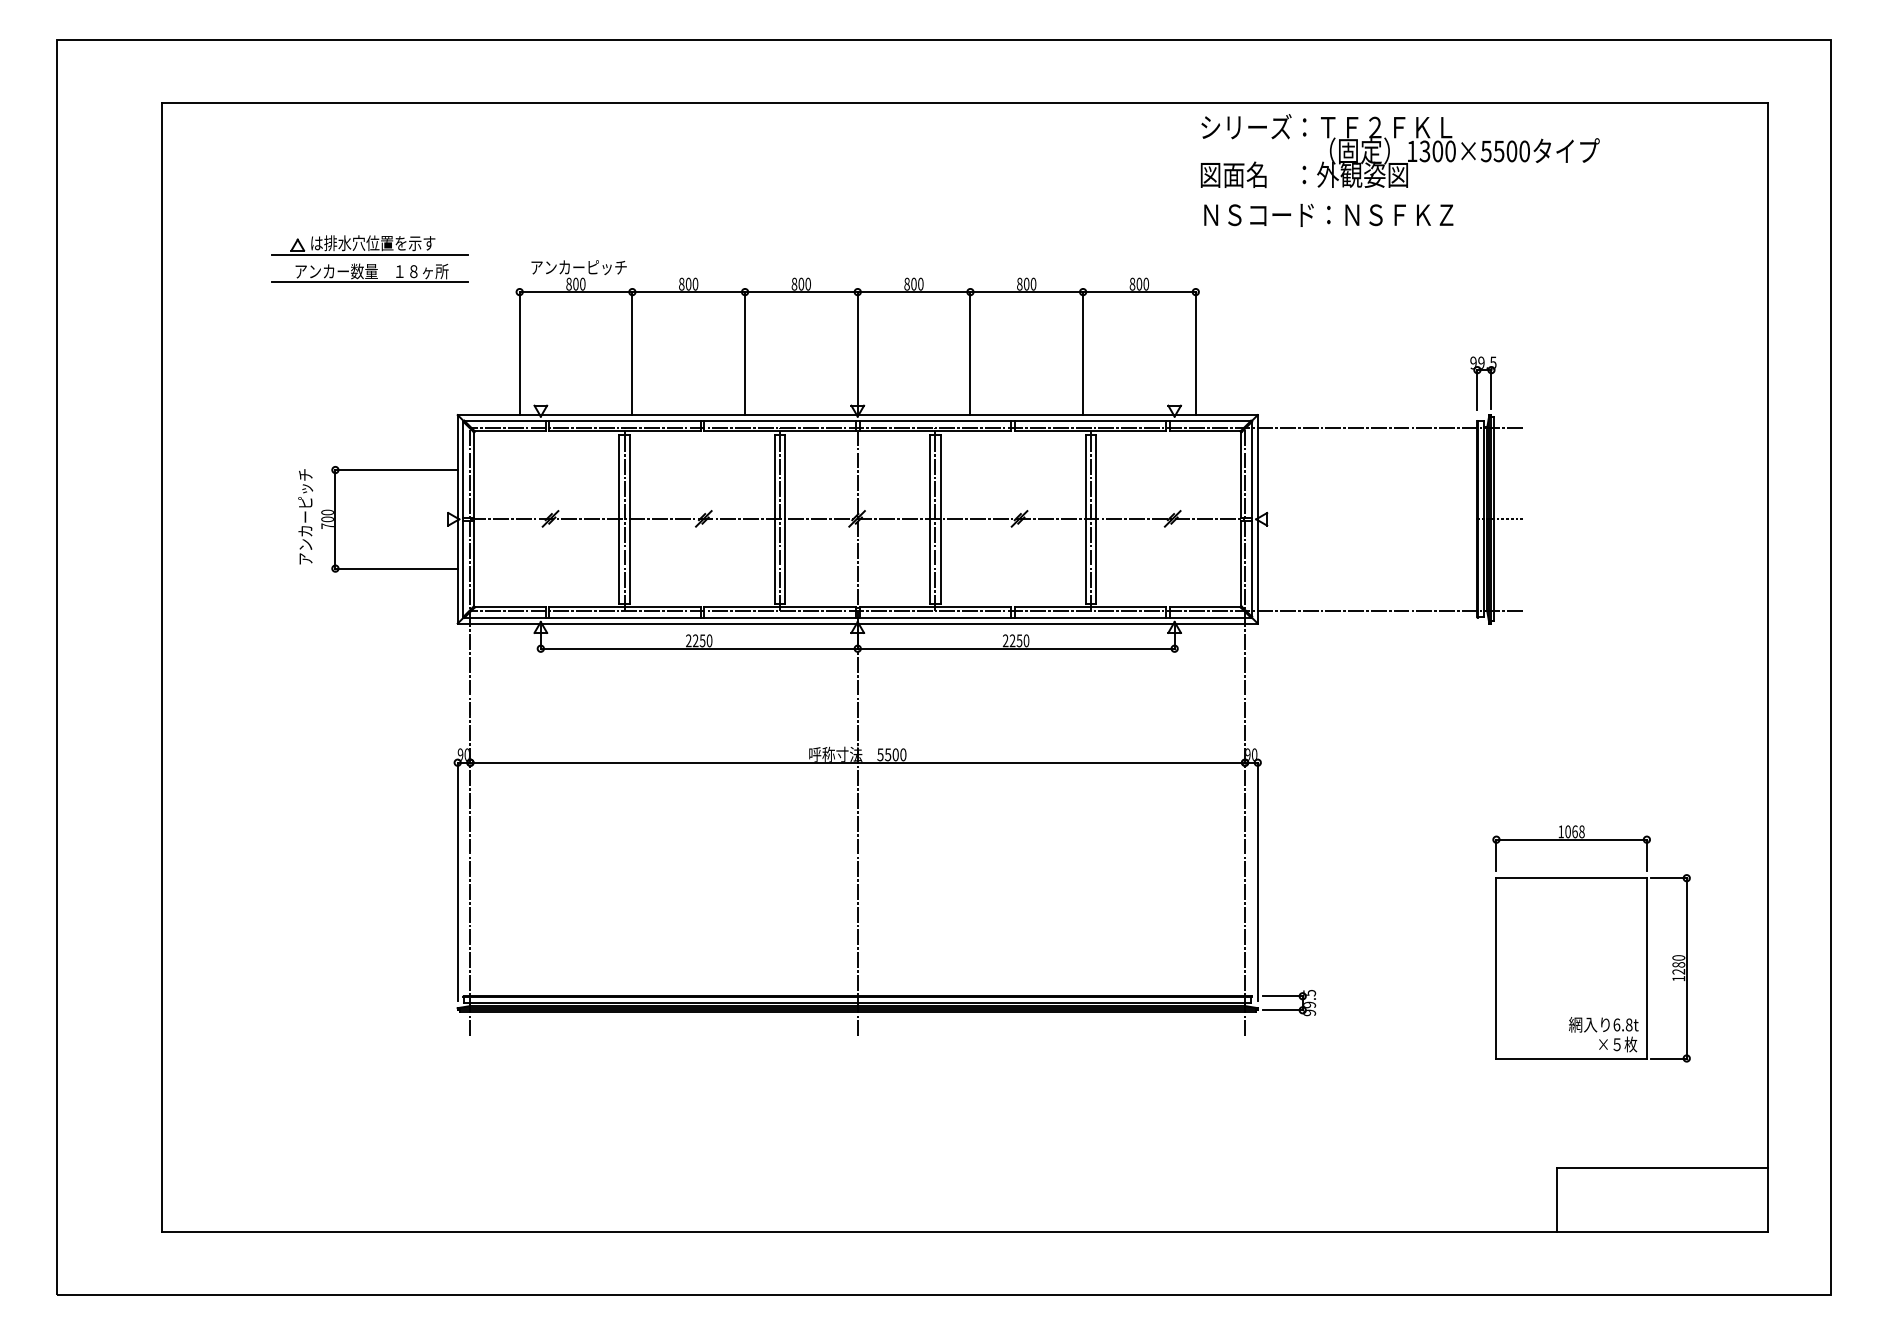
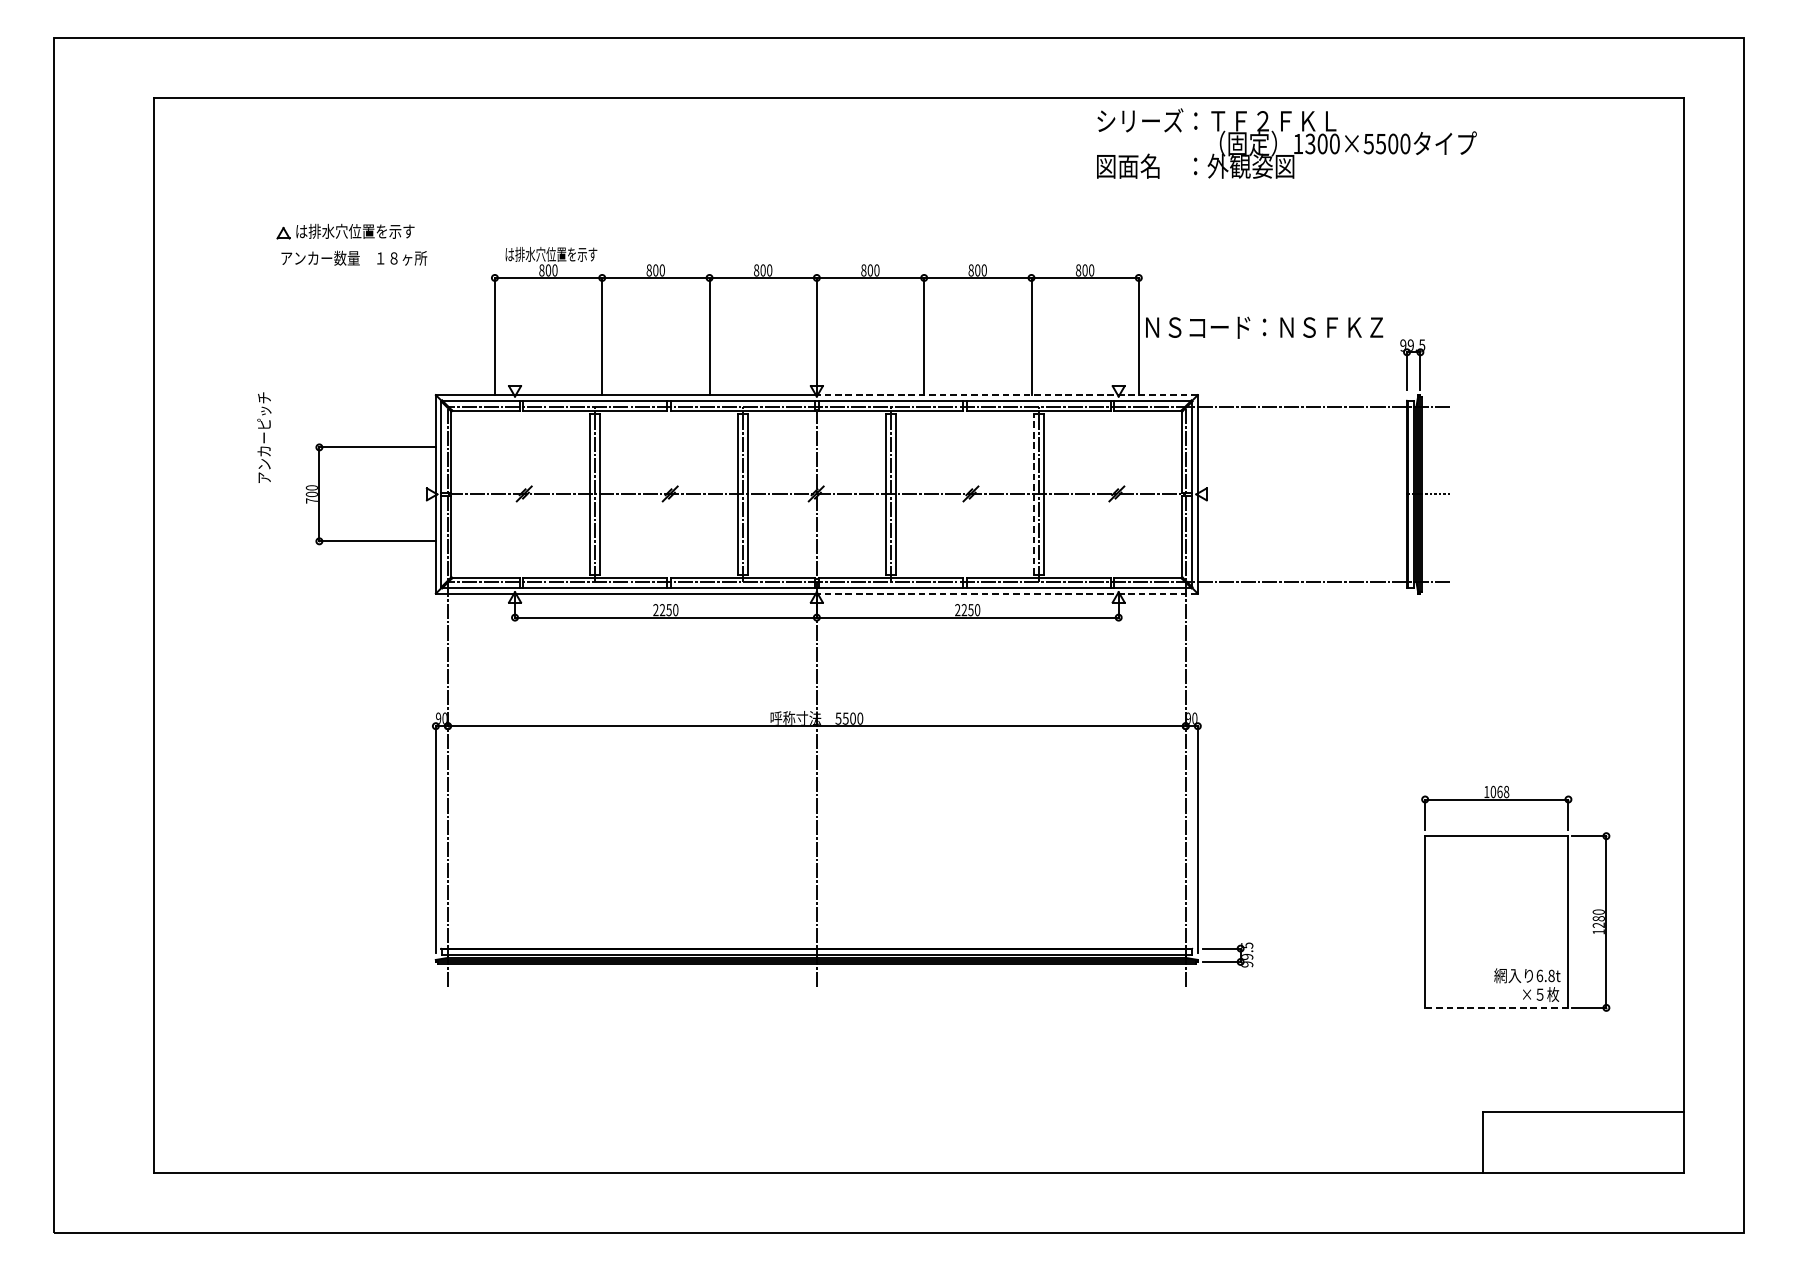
text: (1399, 151) -> (1286, 144), moved
text: (1328, 214) -> (1264, 326), moved
line: (369, 254) -> (351, 242), removed
text: (579, 267) -> (551, 254), アンカーピッチ -> は排水穴位置を示す
line: (369, 281) -> (351, 267), removed
line: (1057, 415) -> (1007, 395), solid -> dashed
text: (305, 516) -> (264, 437), moved
line: (1085, 518) -> (1033, 493), solid -> dashed
line: (1057, 623) -> (1007, 593), solid -> dashed
line: (1571, 1058) -> (1496, 1007), solid -> dashed

